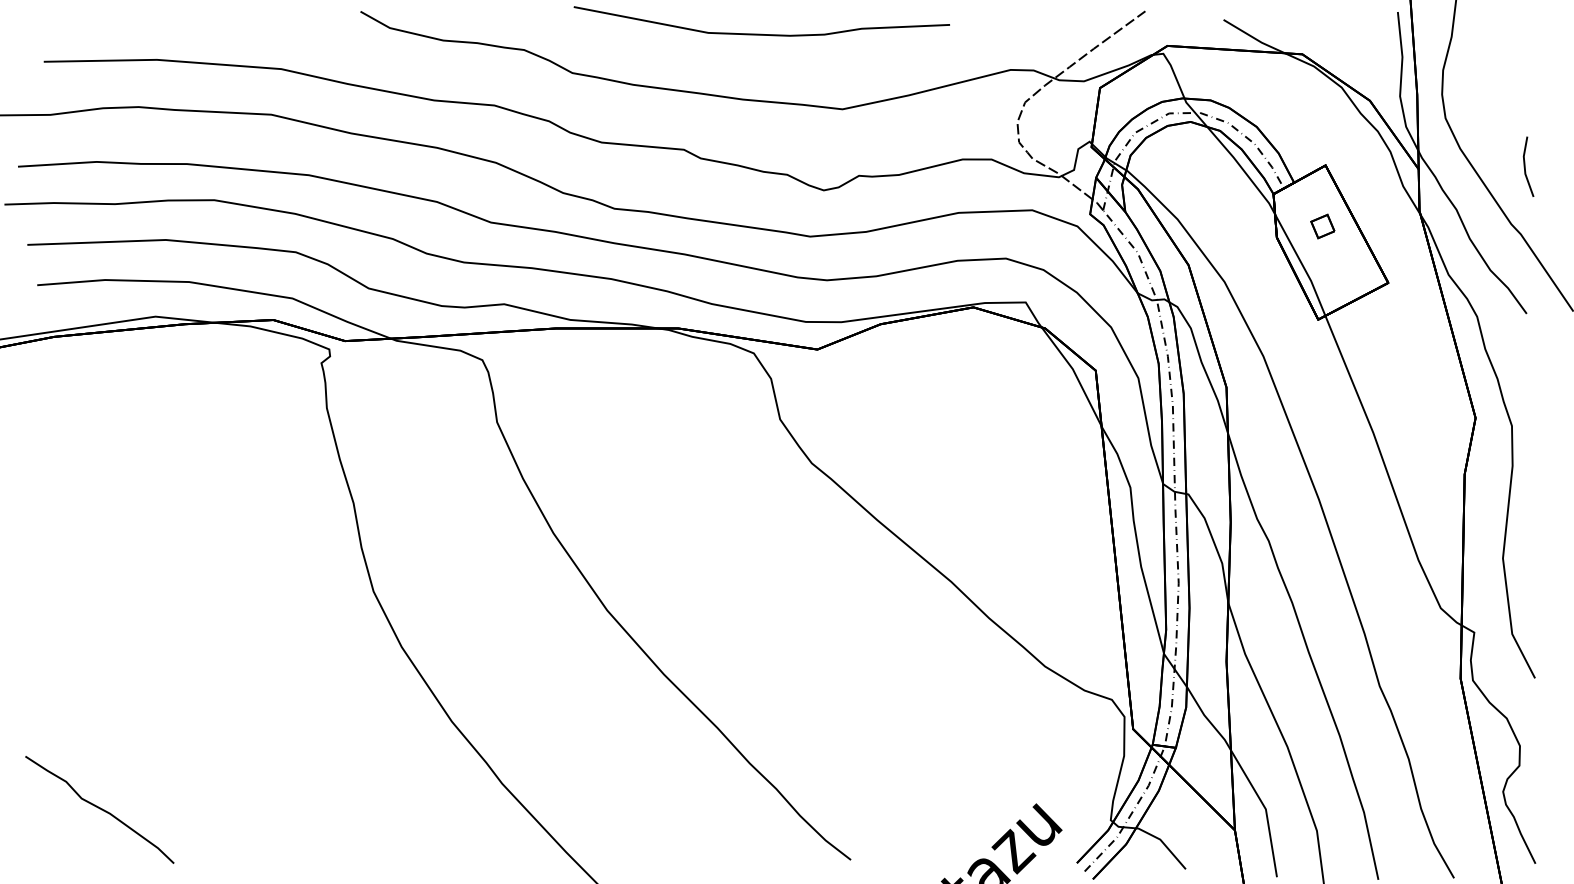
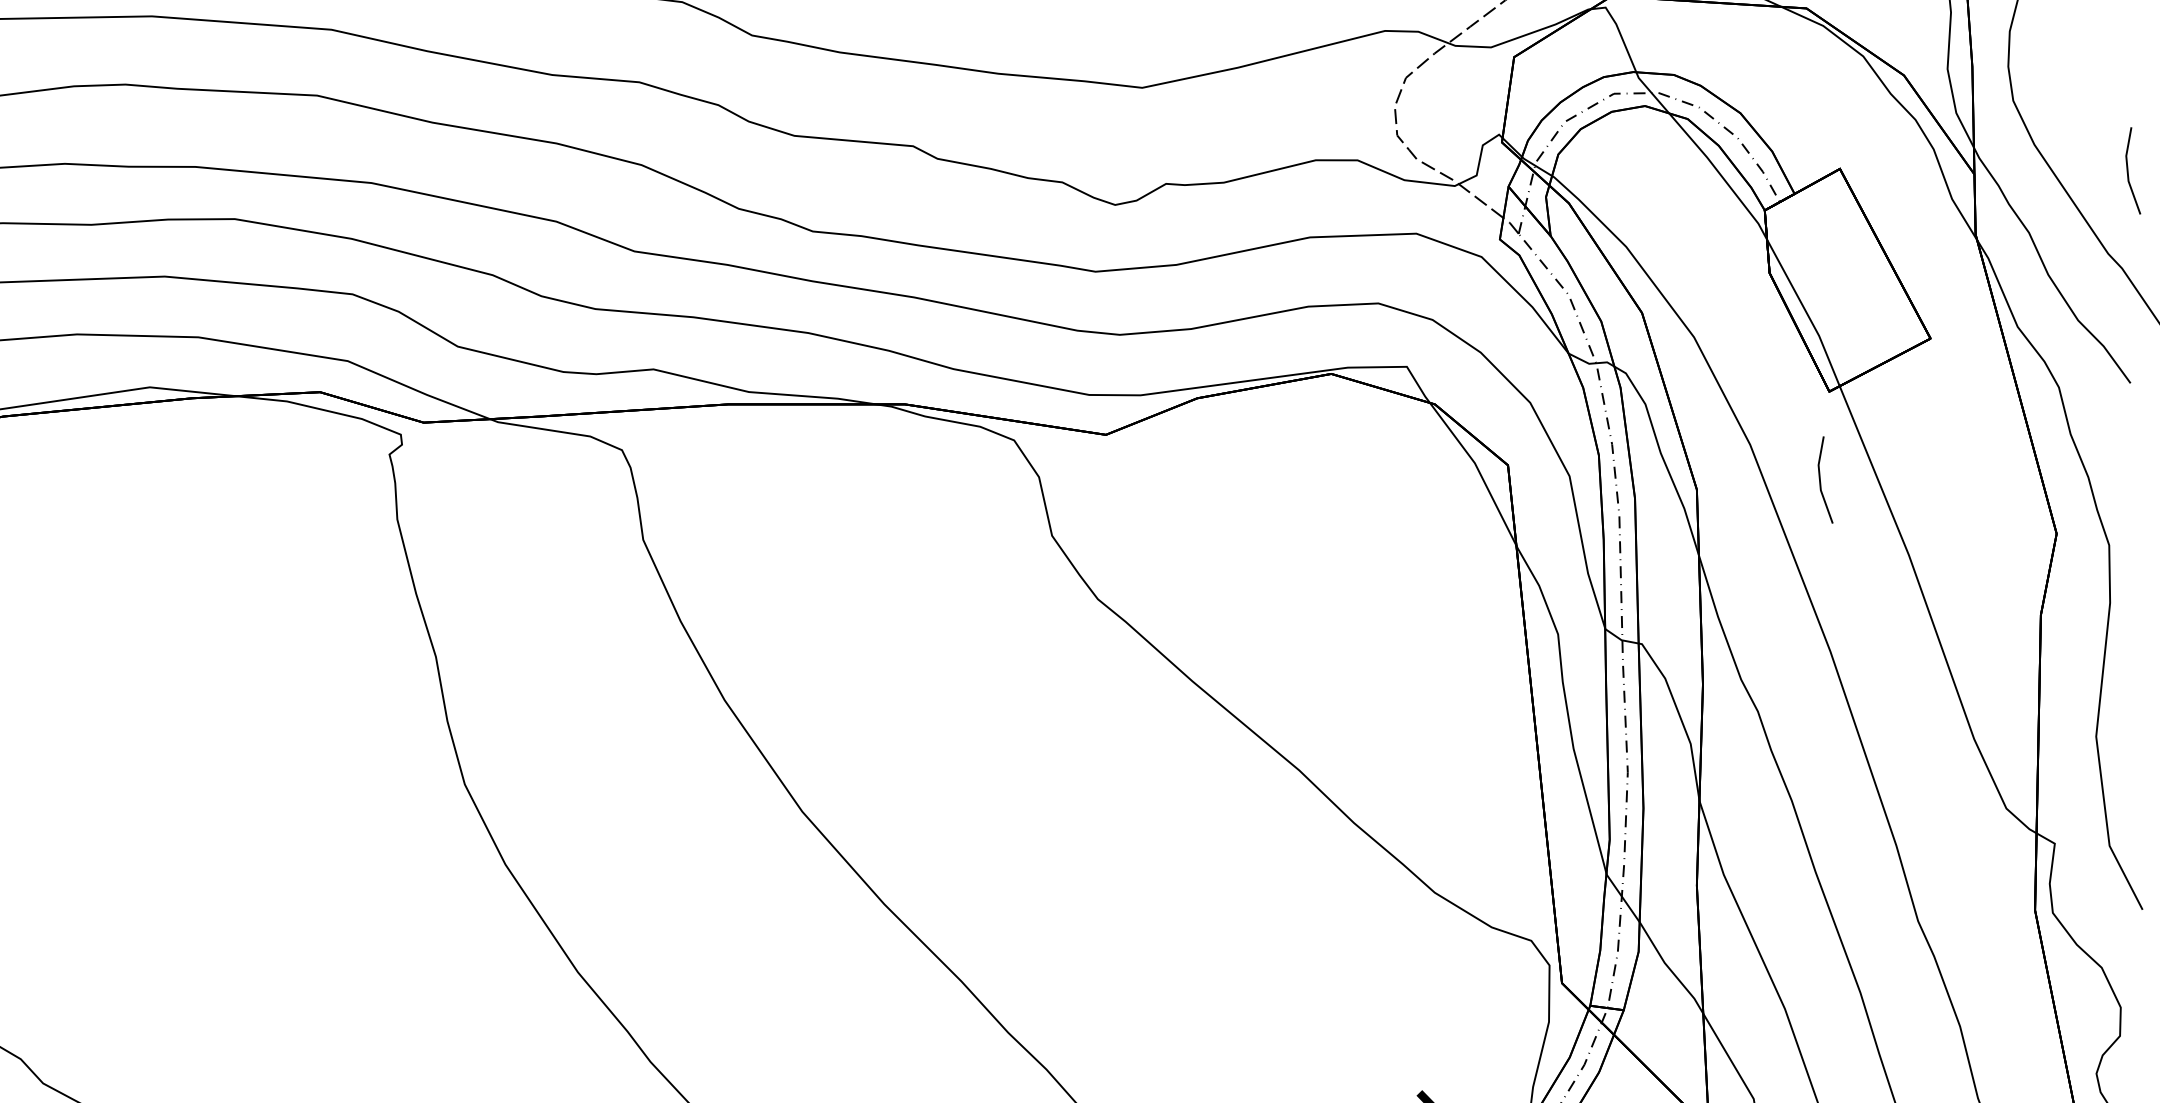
part: (1322, 226) -> (1835, 257), removed
line: (1312, 380) -> (1821, 479), added

